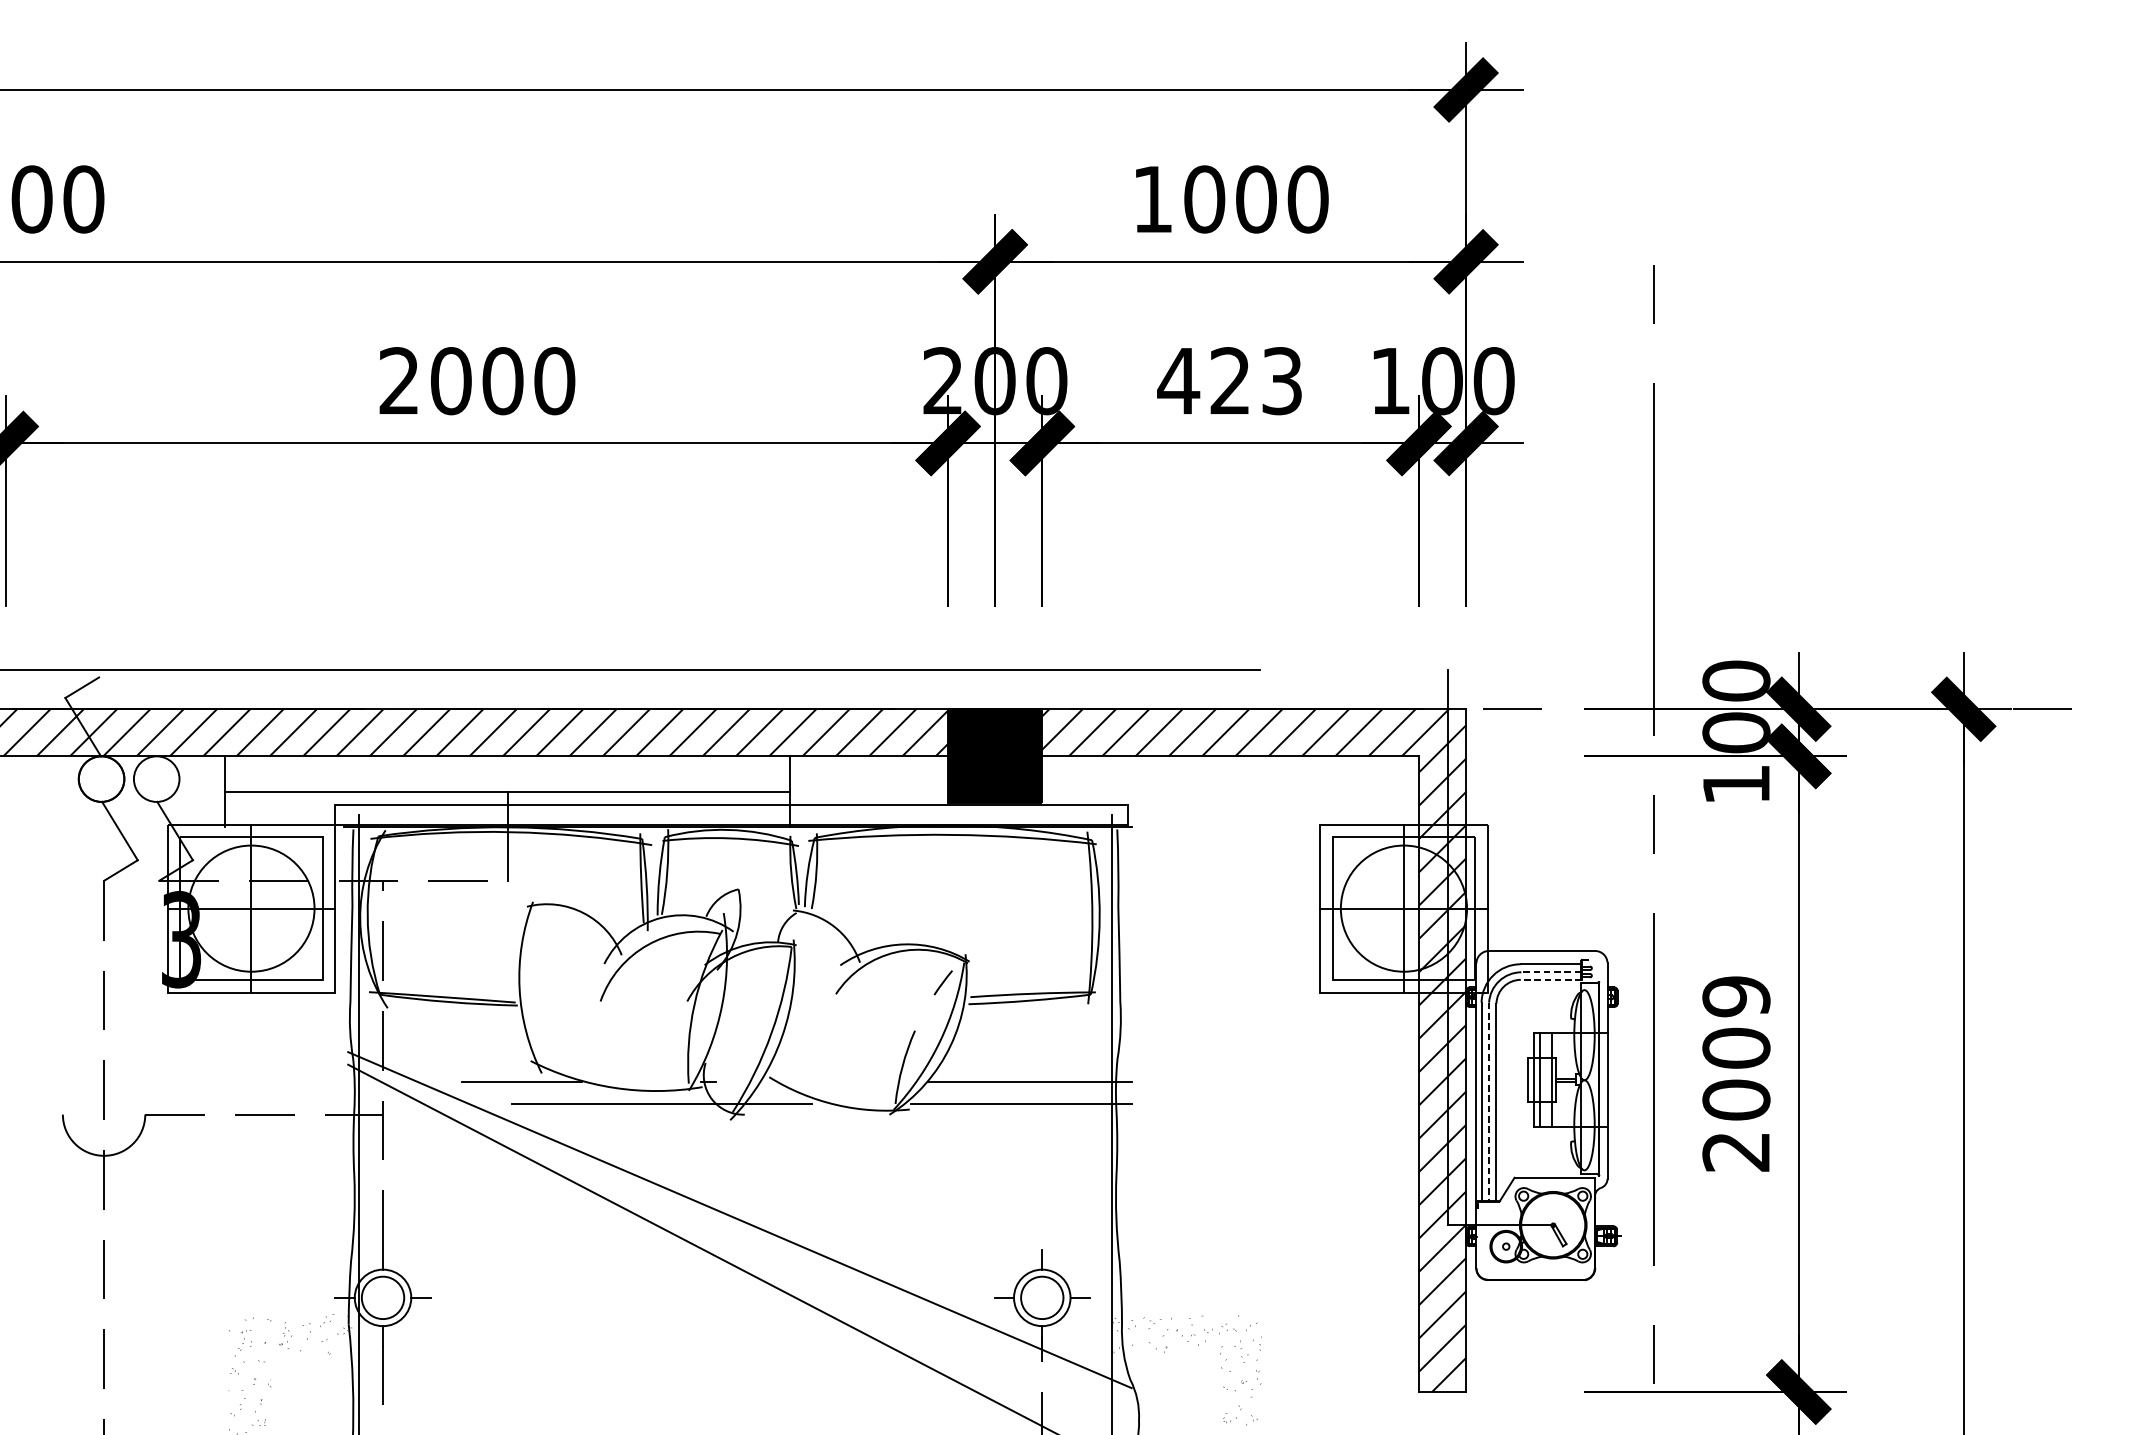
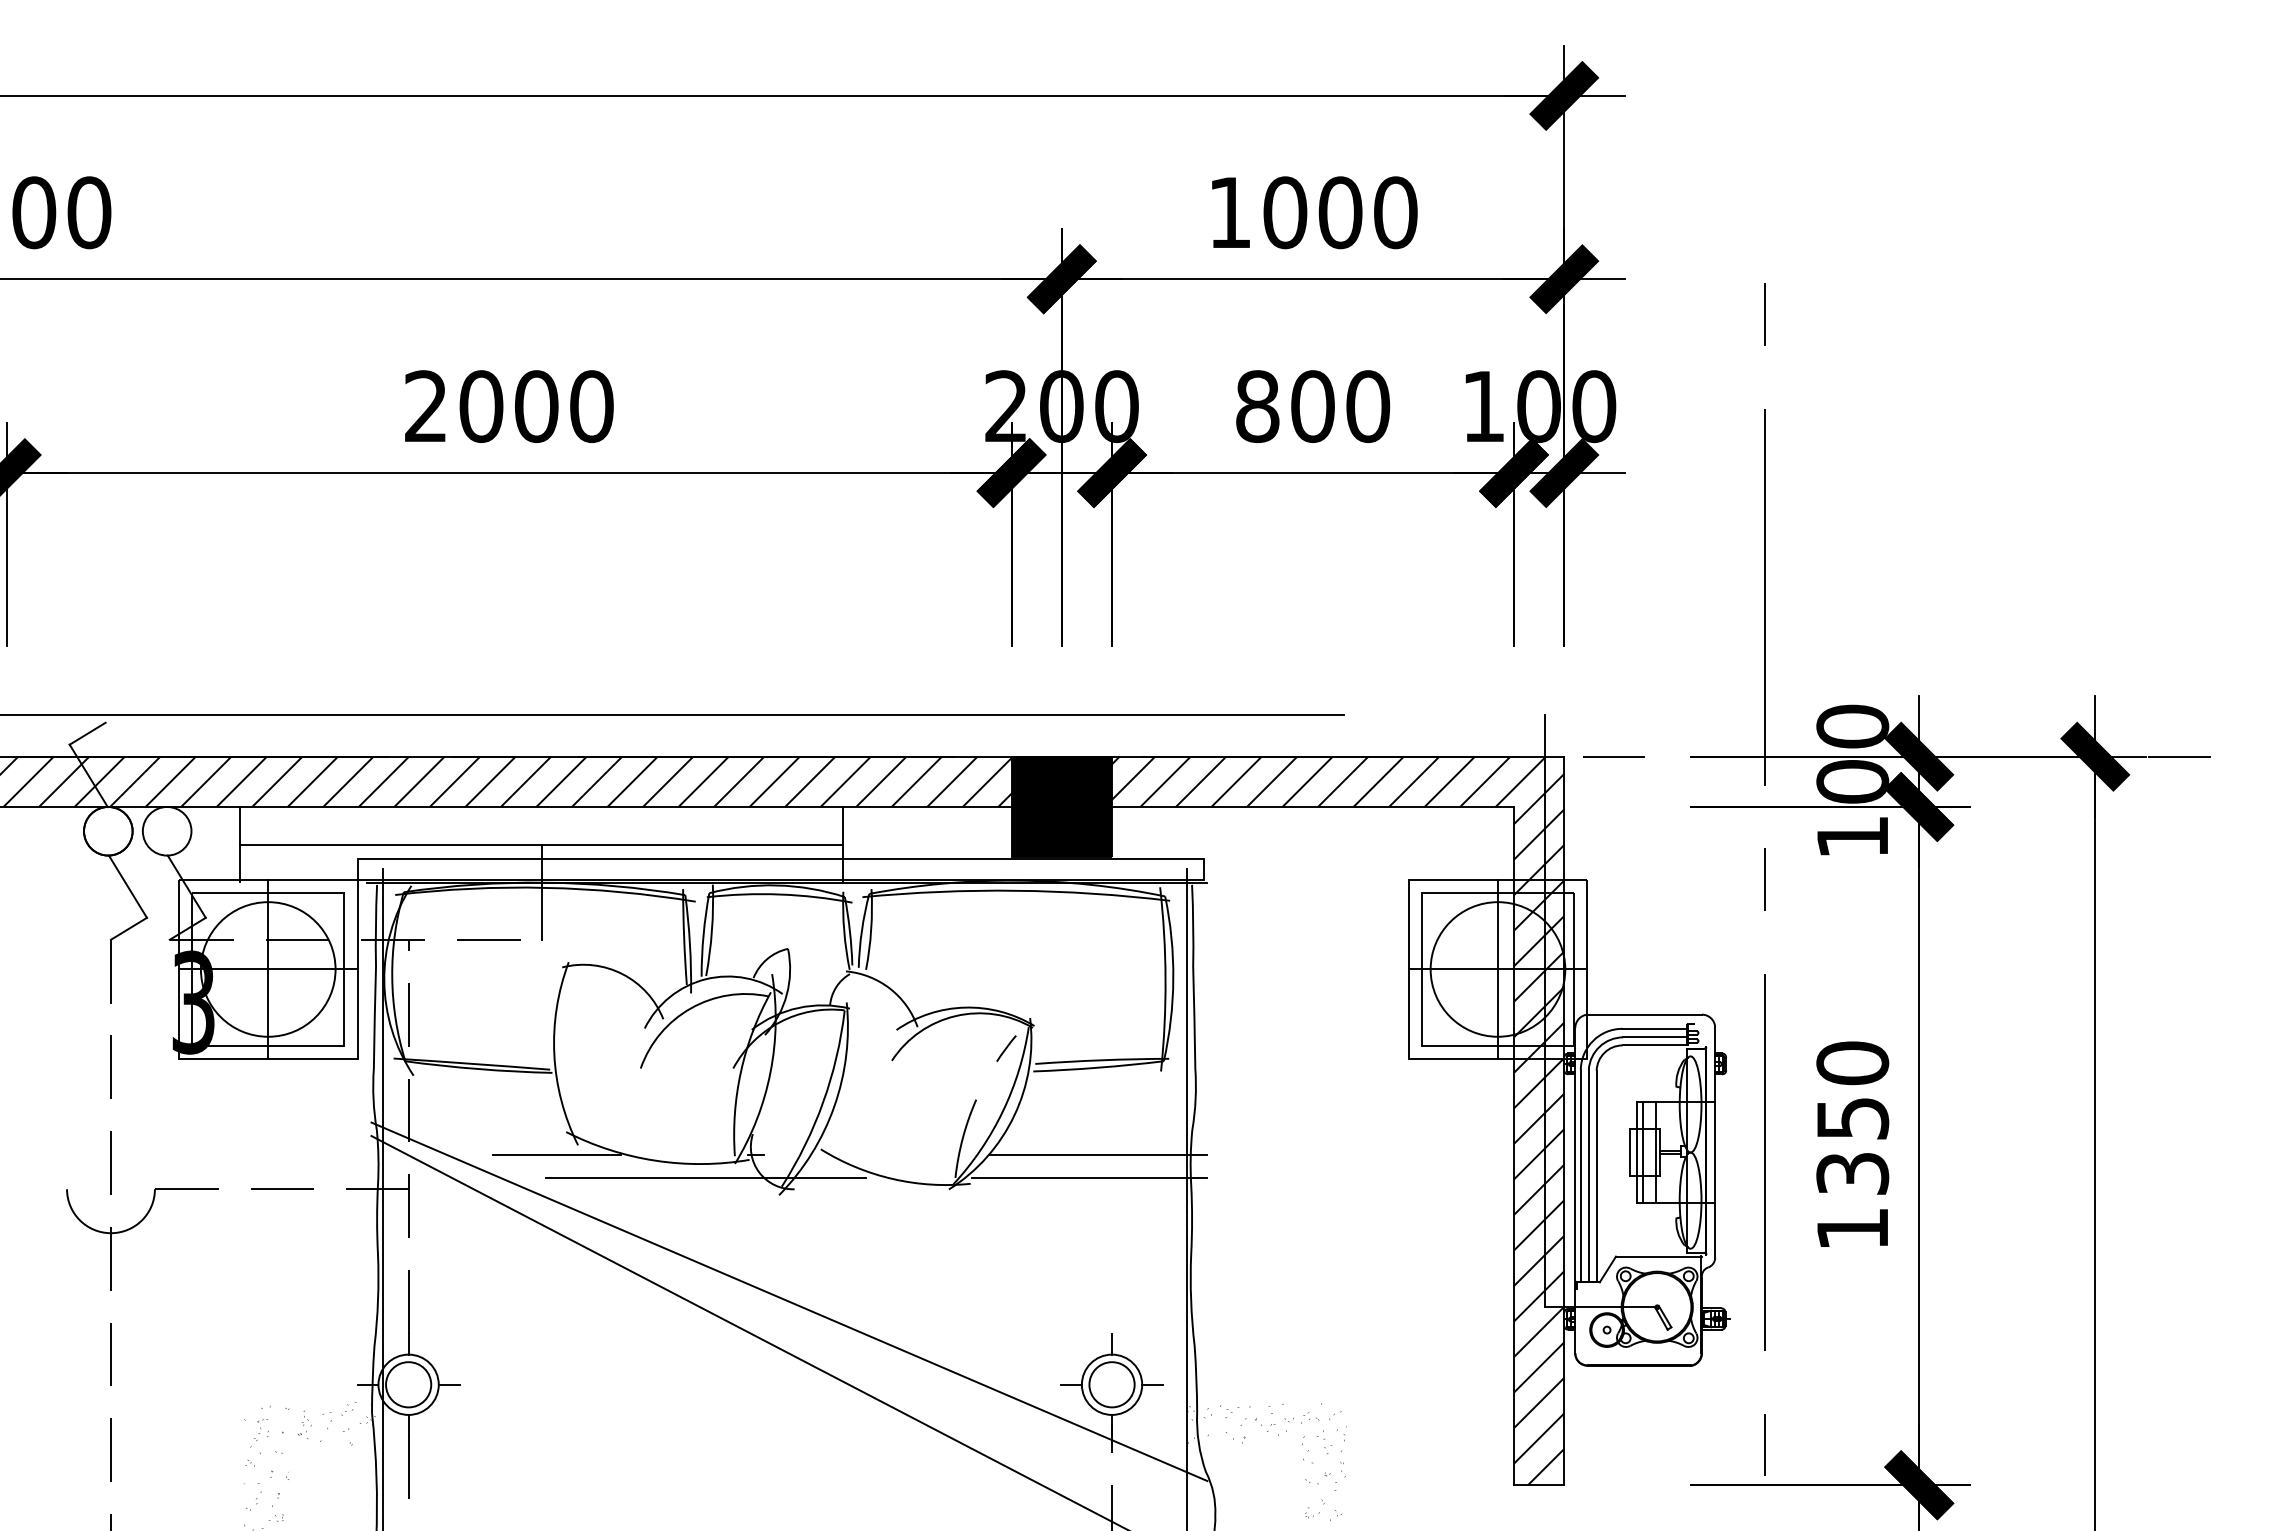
text: (1230, 381) -> (1312, 406), 423 -> 800
line: (1551, 972) -> (1655, 1037), dashed -> solid
line: (1551, 979) -> (1655, 1045), dashed -> solid
text: (1736, 1073) -> (1852, 1145), 2009 -> 1350
line: (1488, 1101) -> (1588, 1175), dashed -> solid

